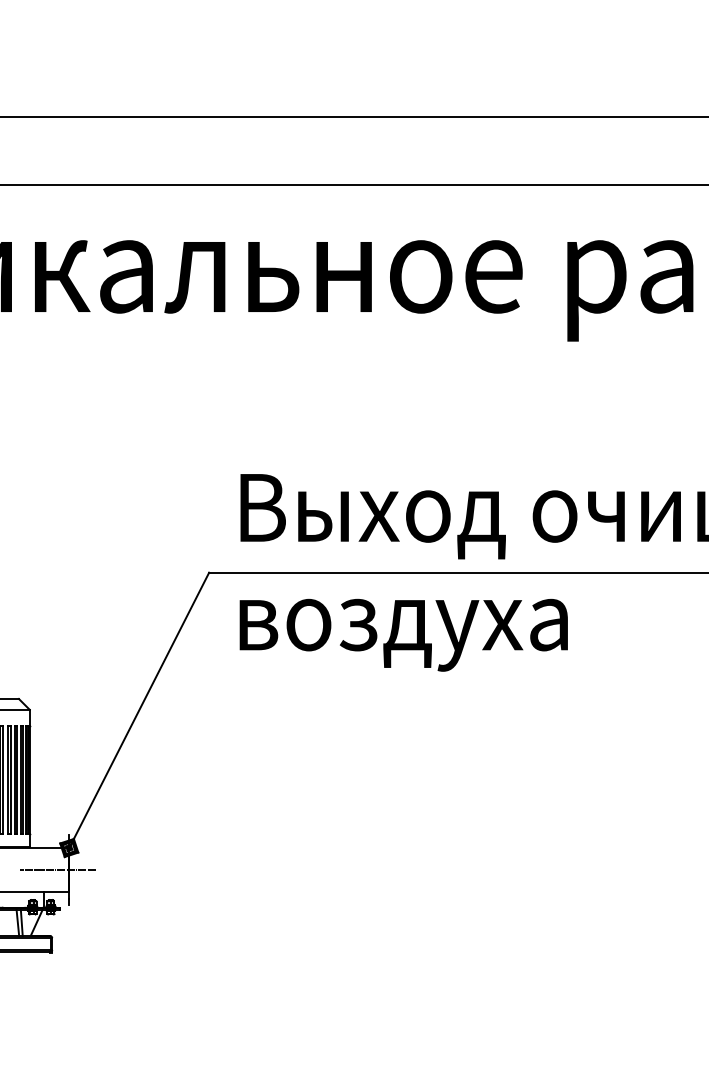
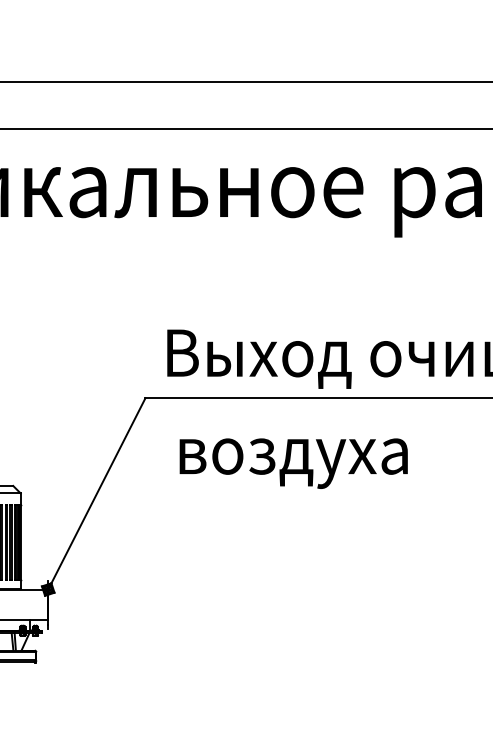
text: (403, 634) -> (293, 463), moved
line: (58, 869) -> (40, 604), removed

